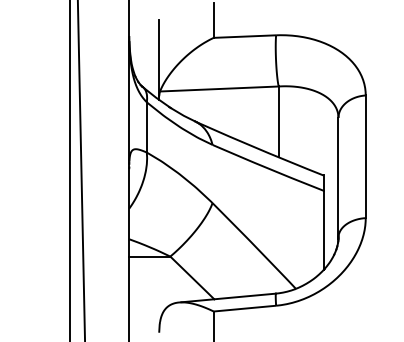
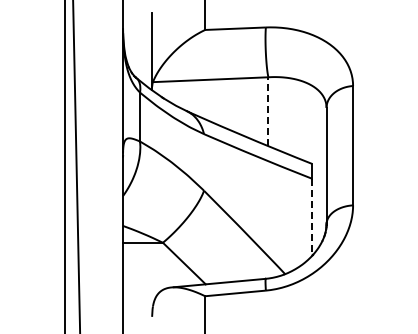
line: (278, 121) -> (268, 111), solid -> dashed
line: (324, 230) -> (312, 217), solid -> dashed

